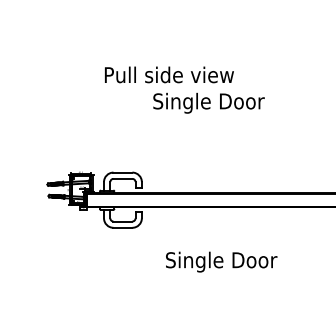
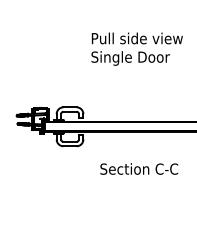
text: (169, 74) -> (137, 38), moved
text: (227, 261) -> (143, 170), Single Door -> Section C-C

